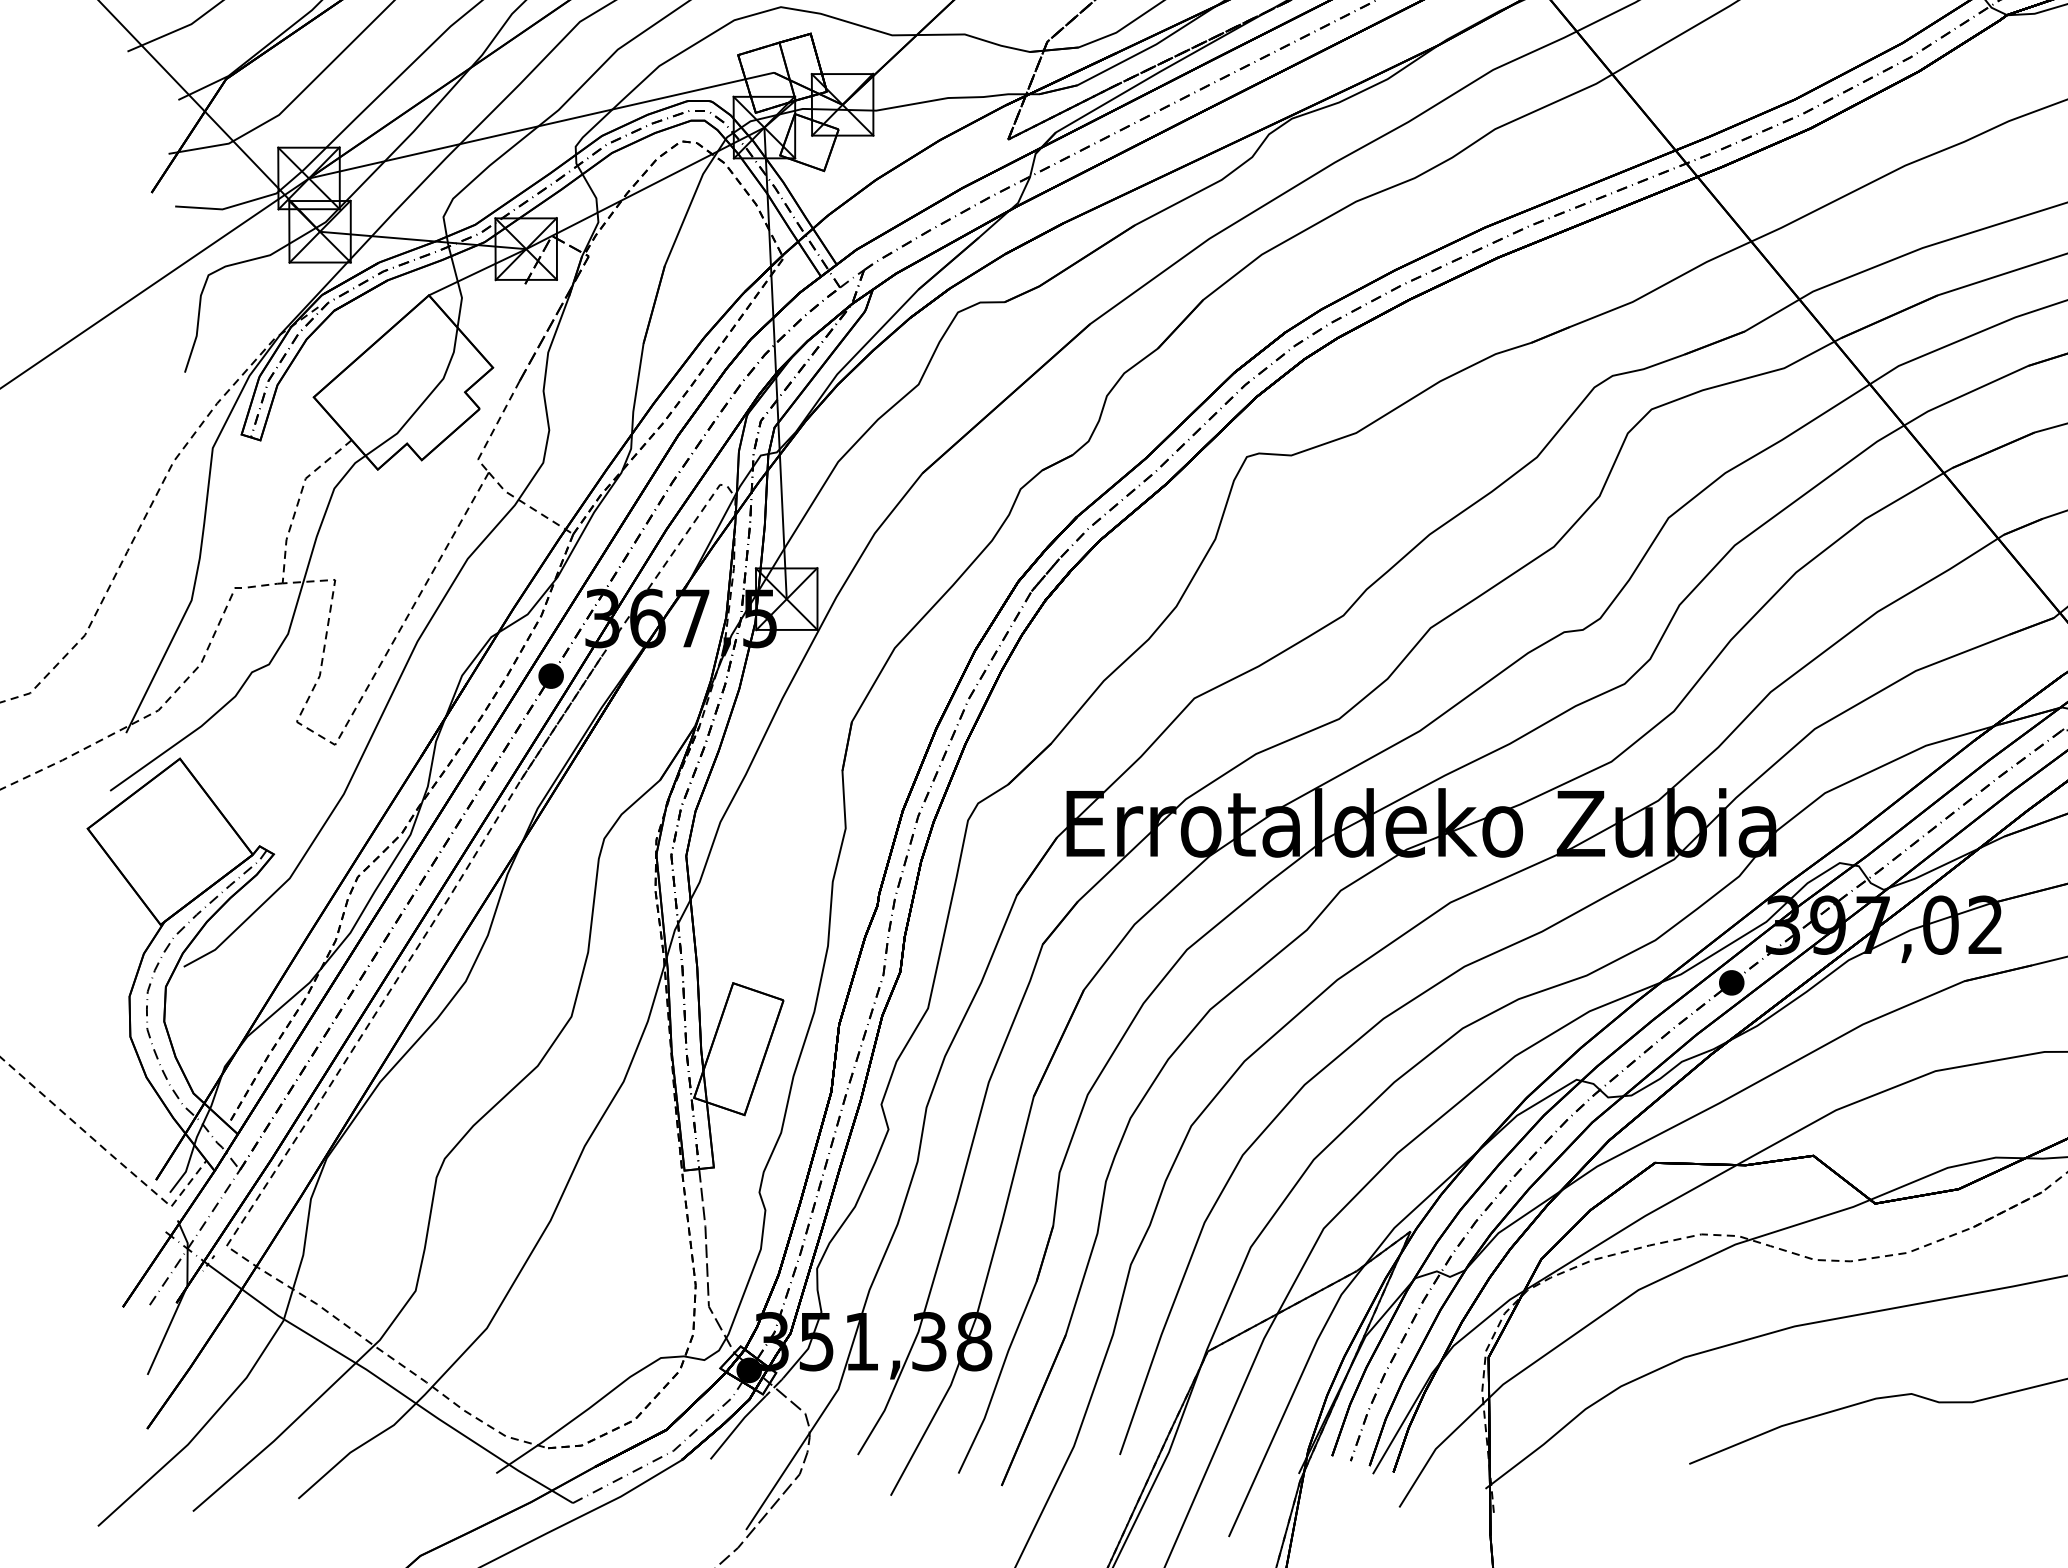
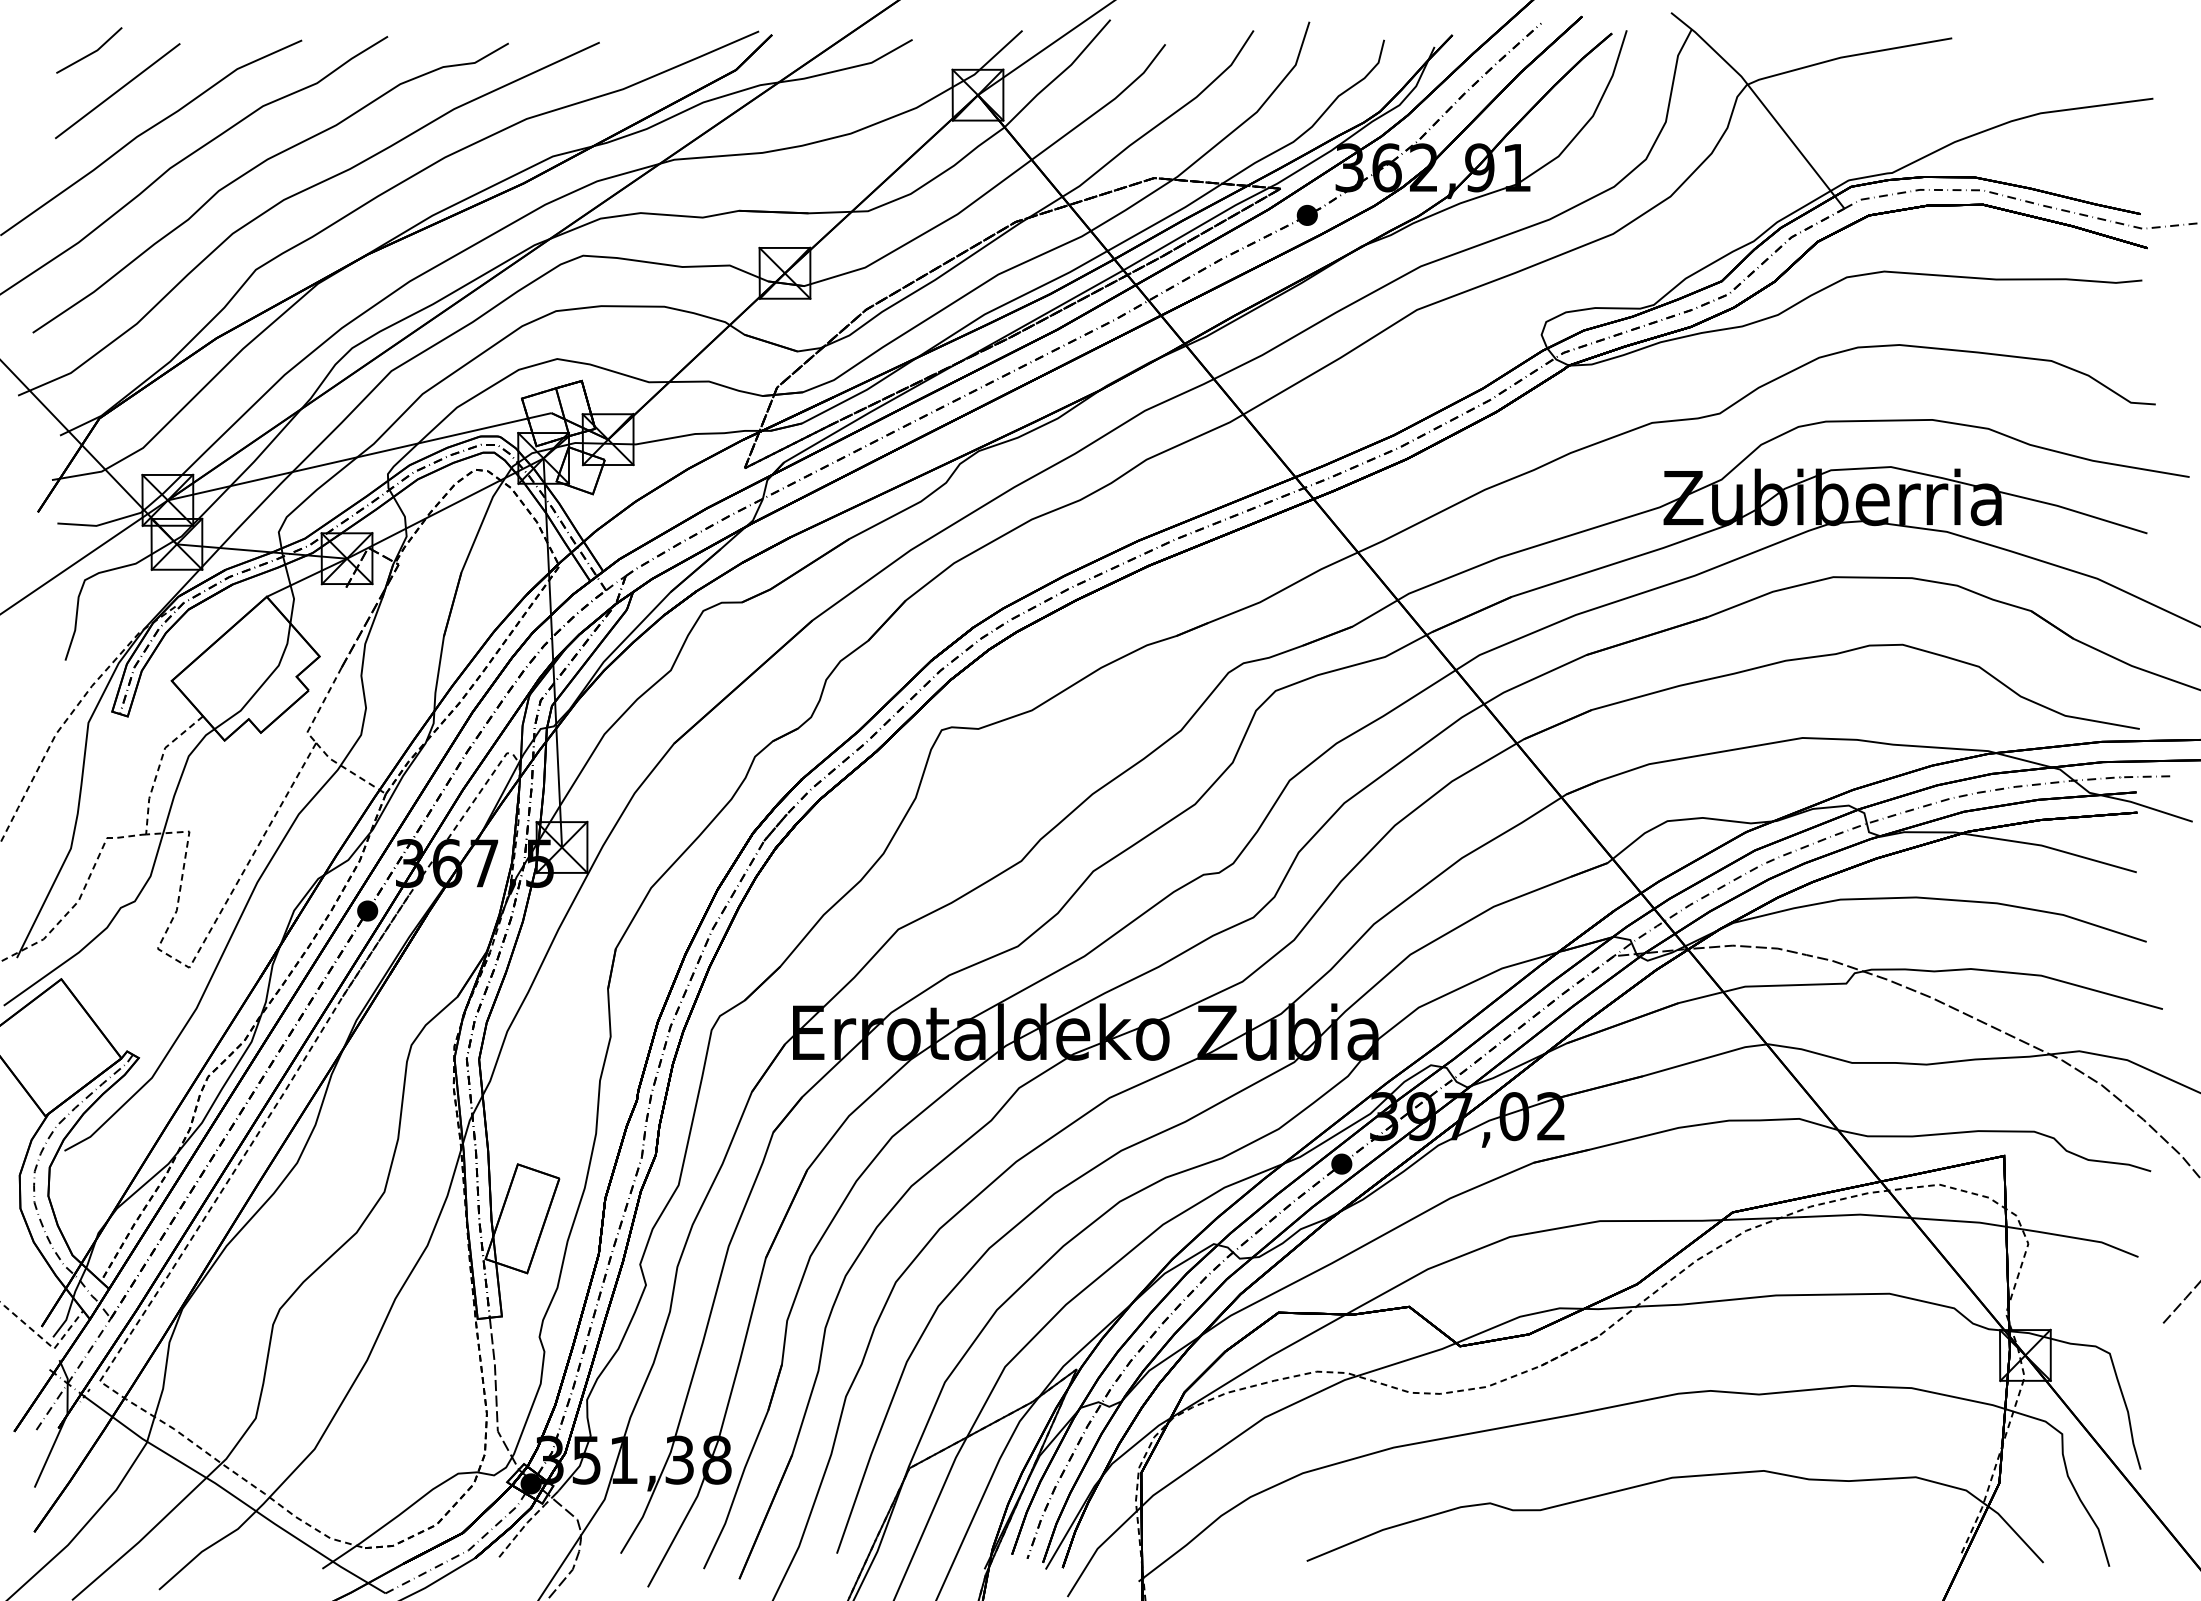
line: (737, 1425) -> (521, 1529), solid -> dashed

